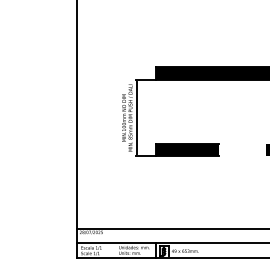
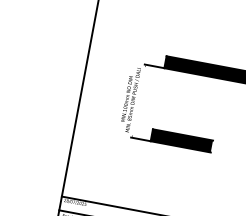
line: (136, 117) -> (138, 100), removed

